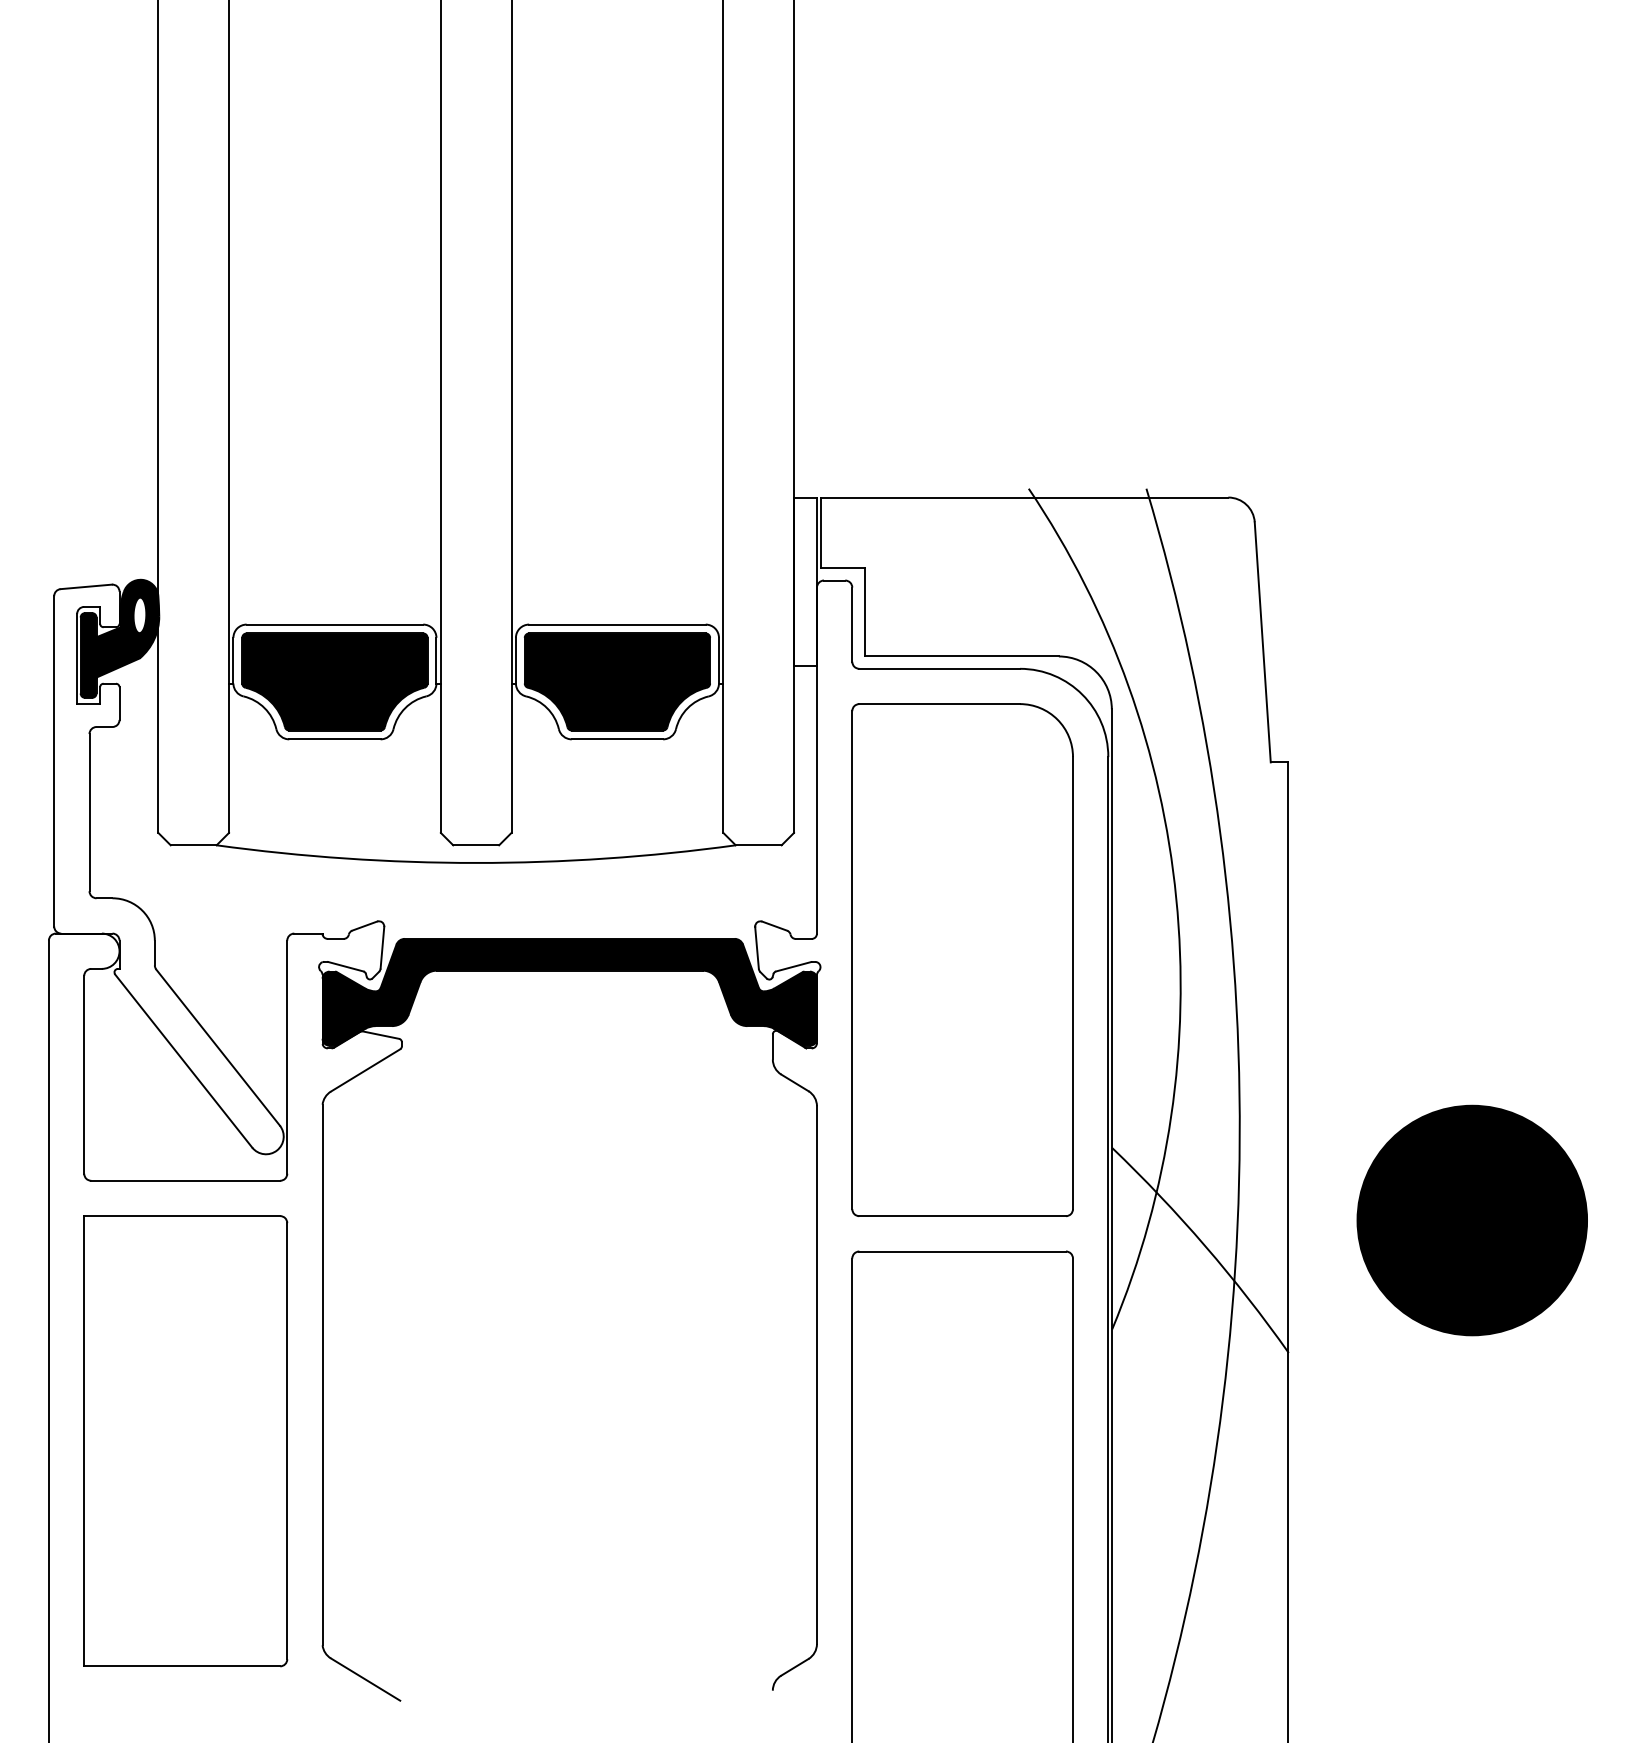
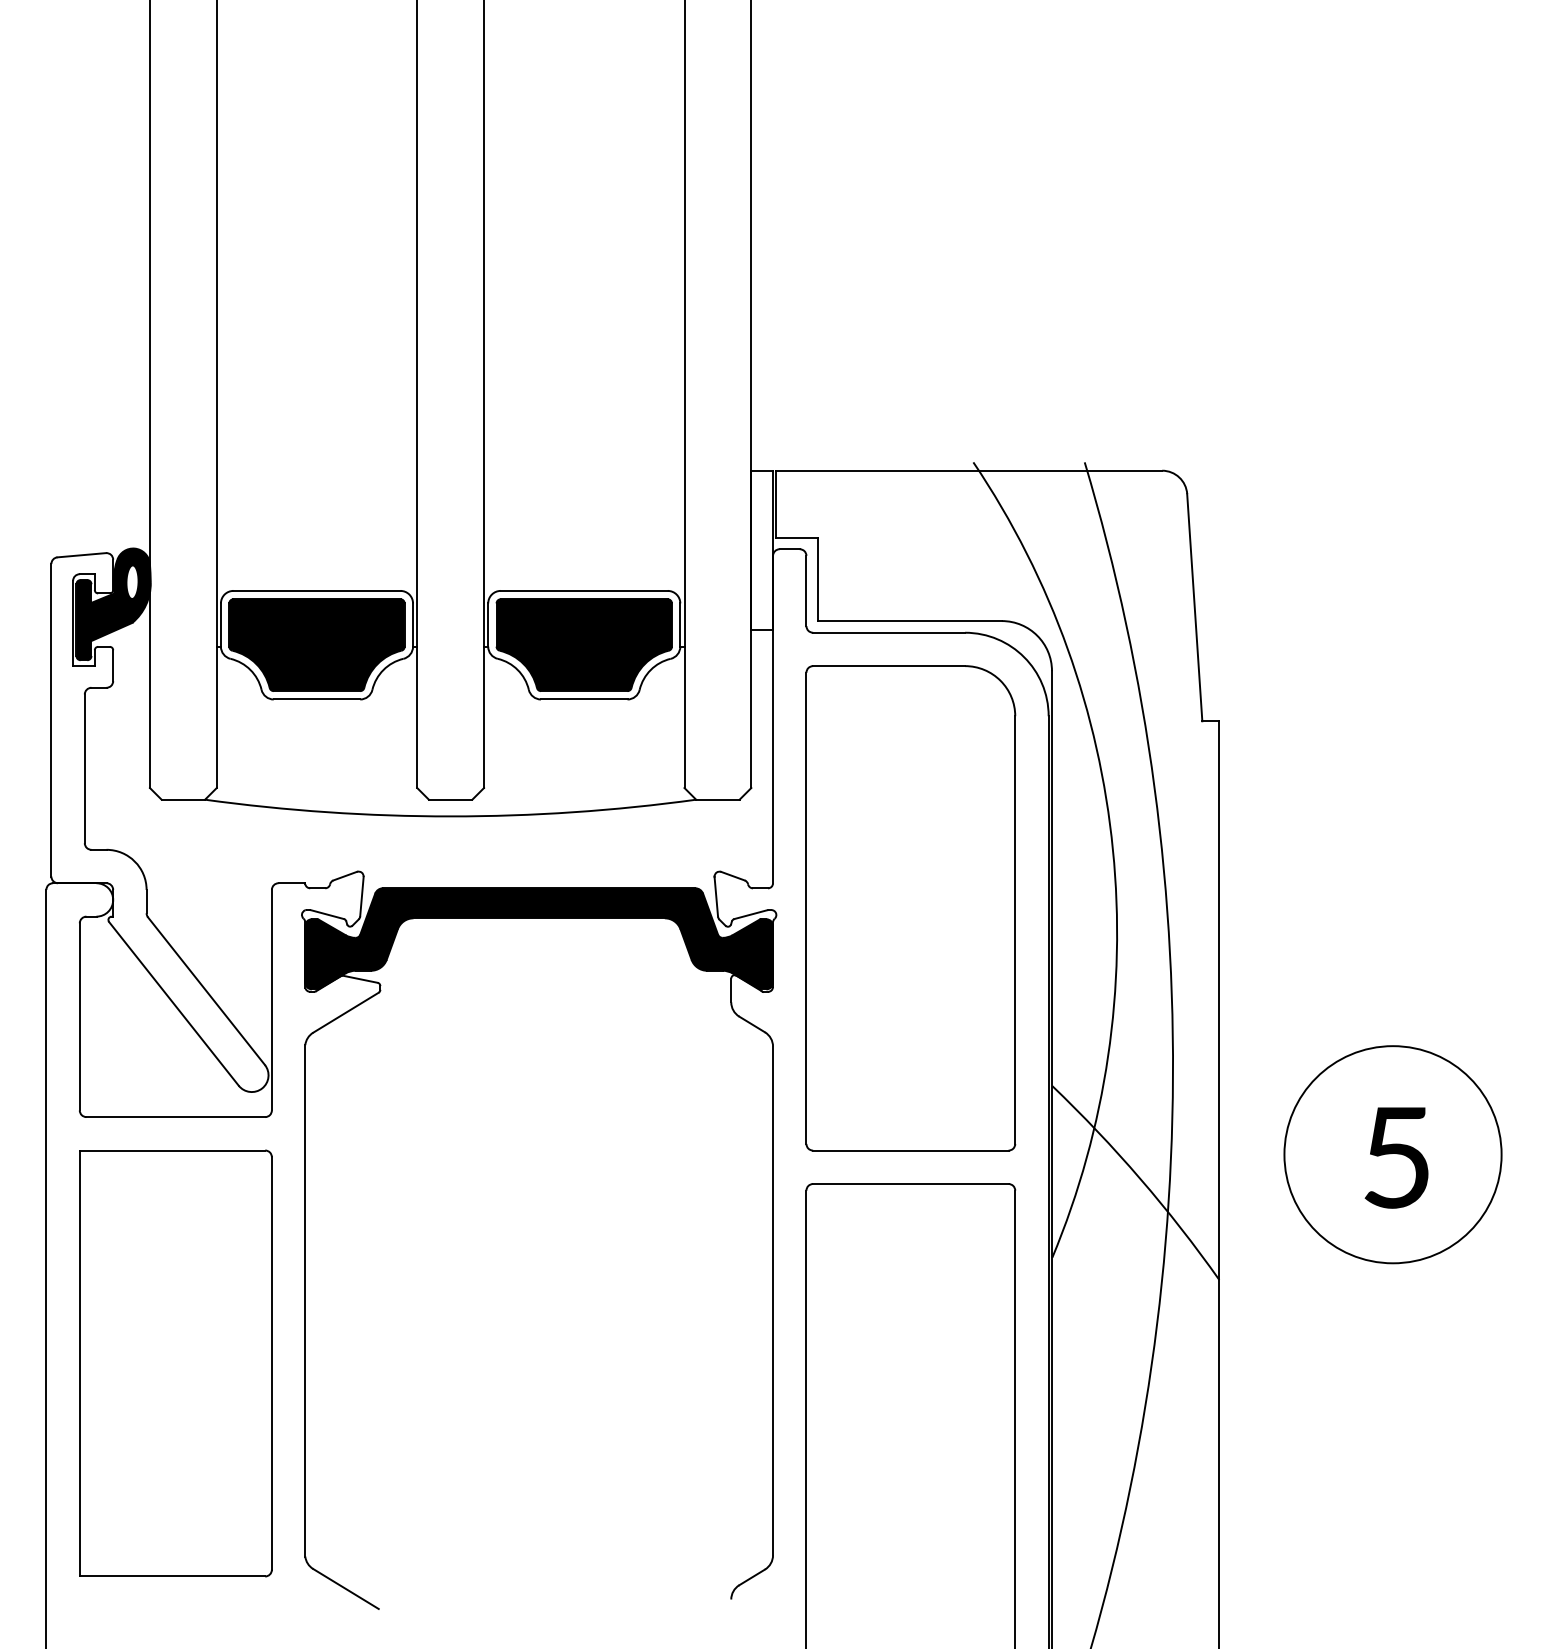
fill: (1471, 1220) -> (1392, 1154), removed

